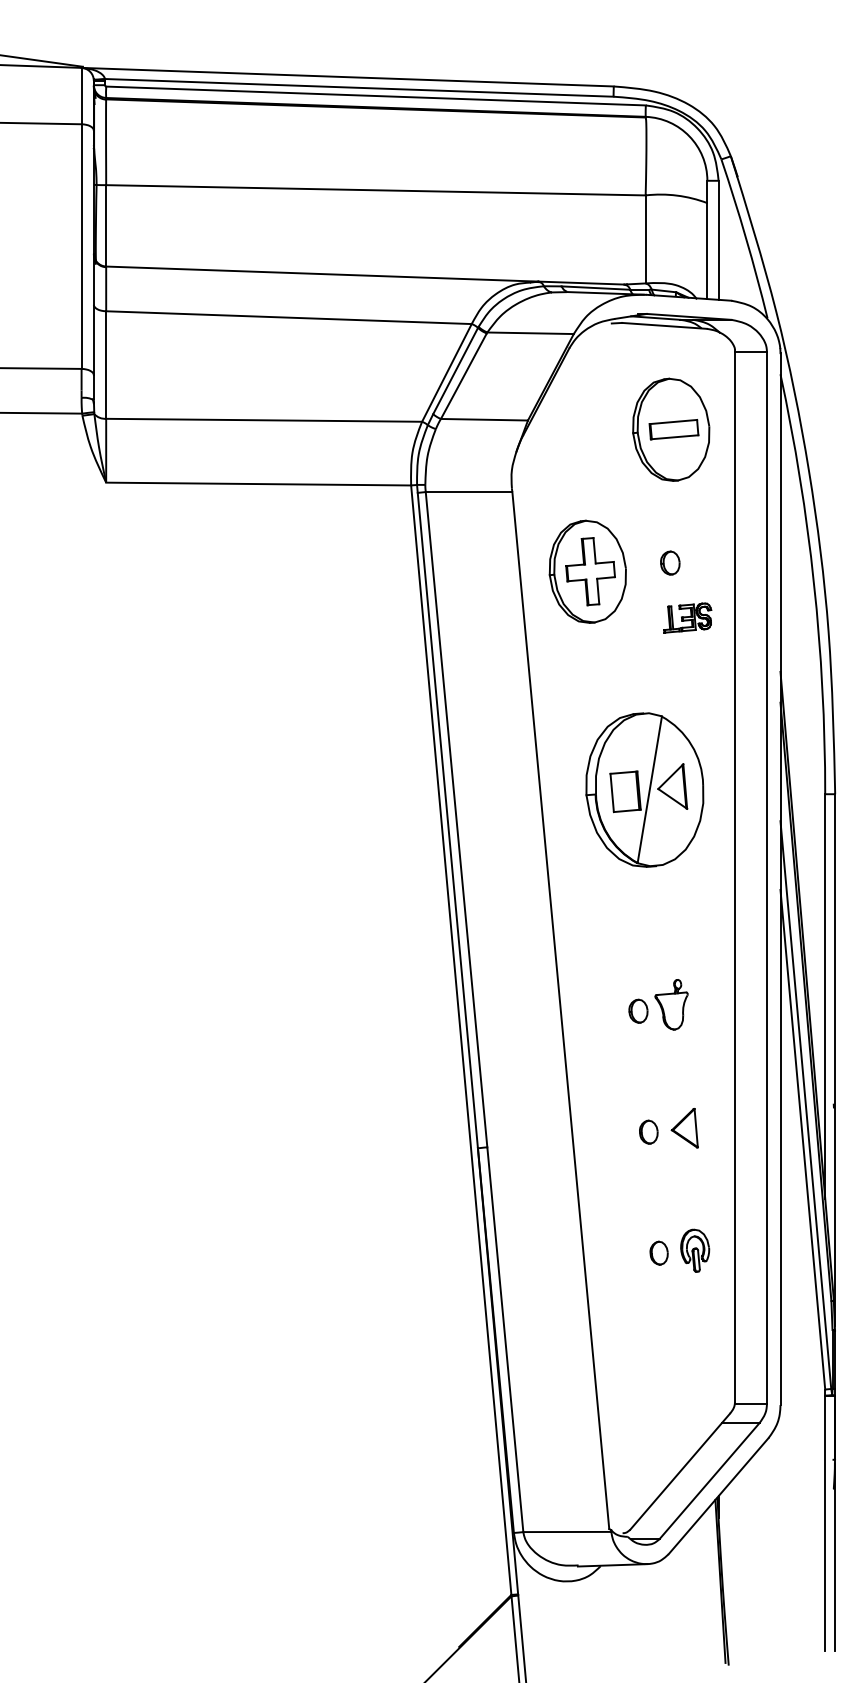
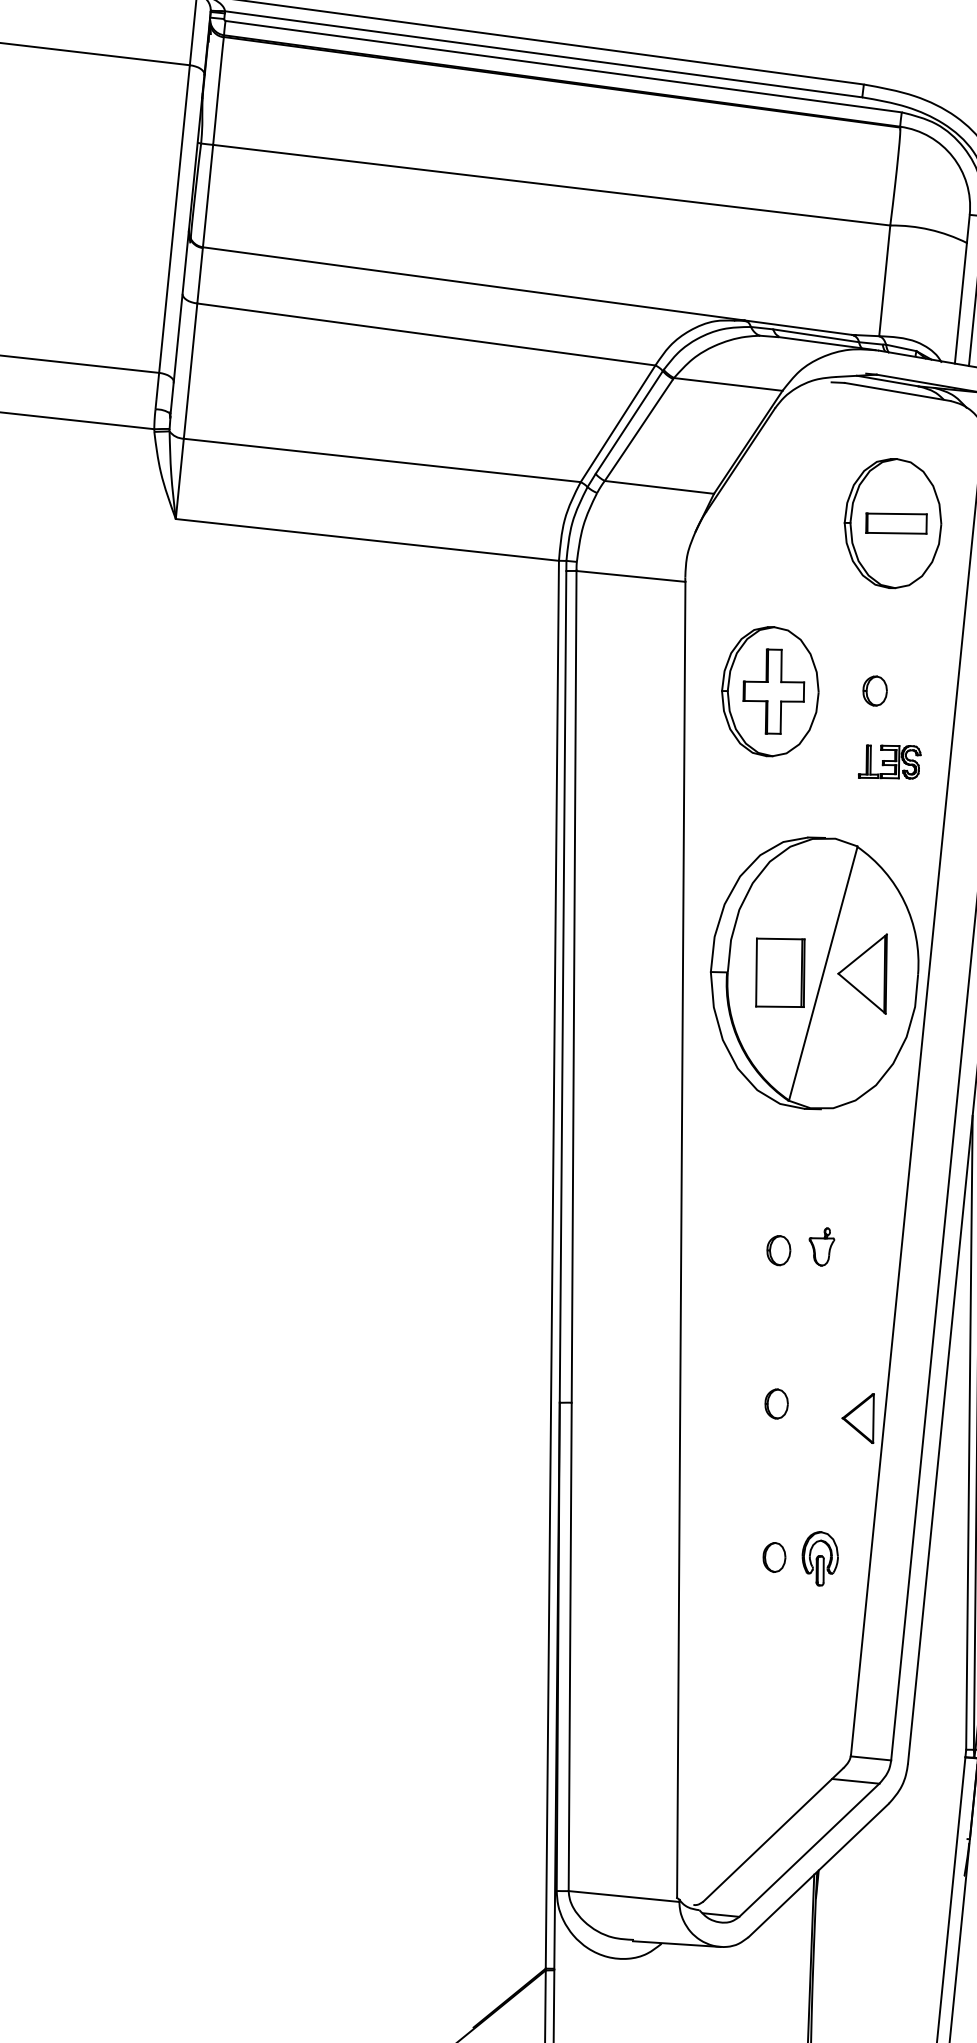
part: (644, 789) -> (814, 972), size x1.4
part: (671, 1004) -> (821, 1246), size x0.6
part: (684, 1128) -> (858, 1417), moved

